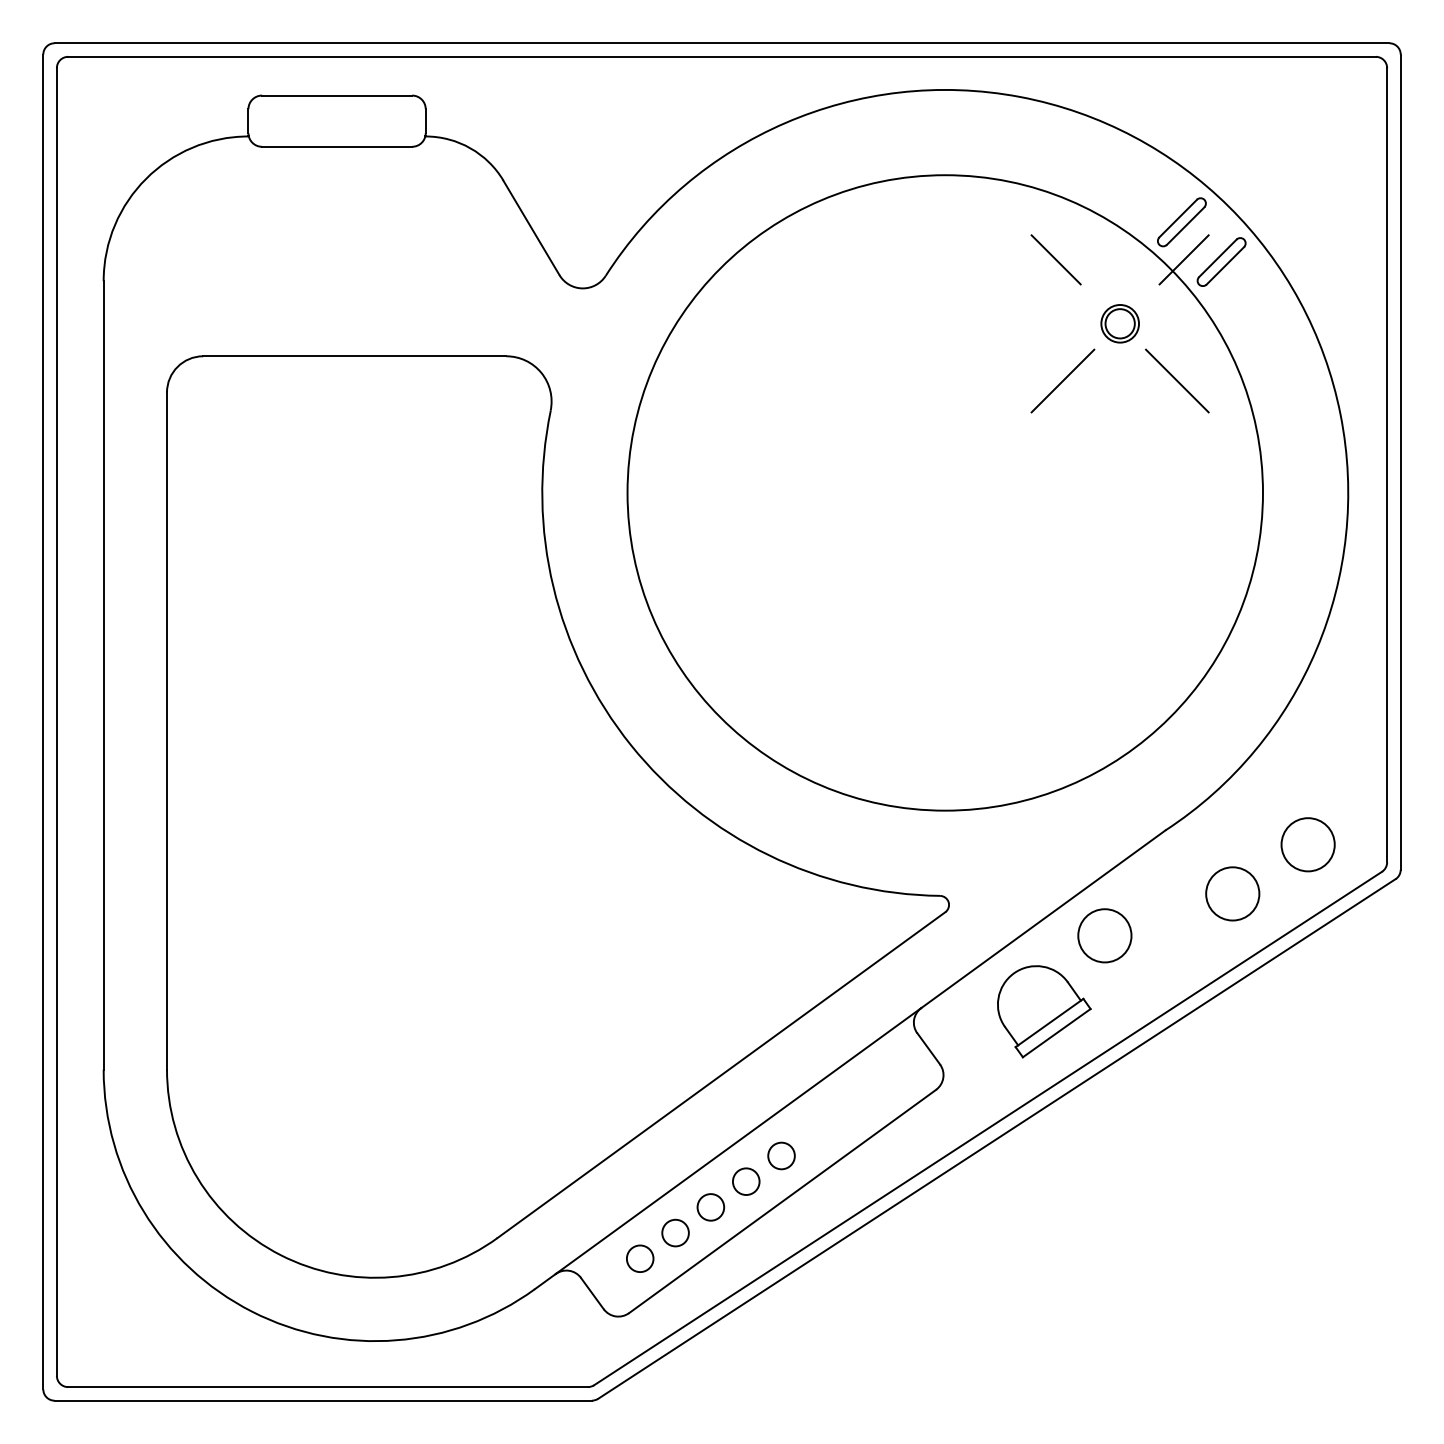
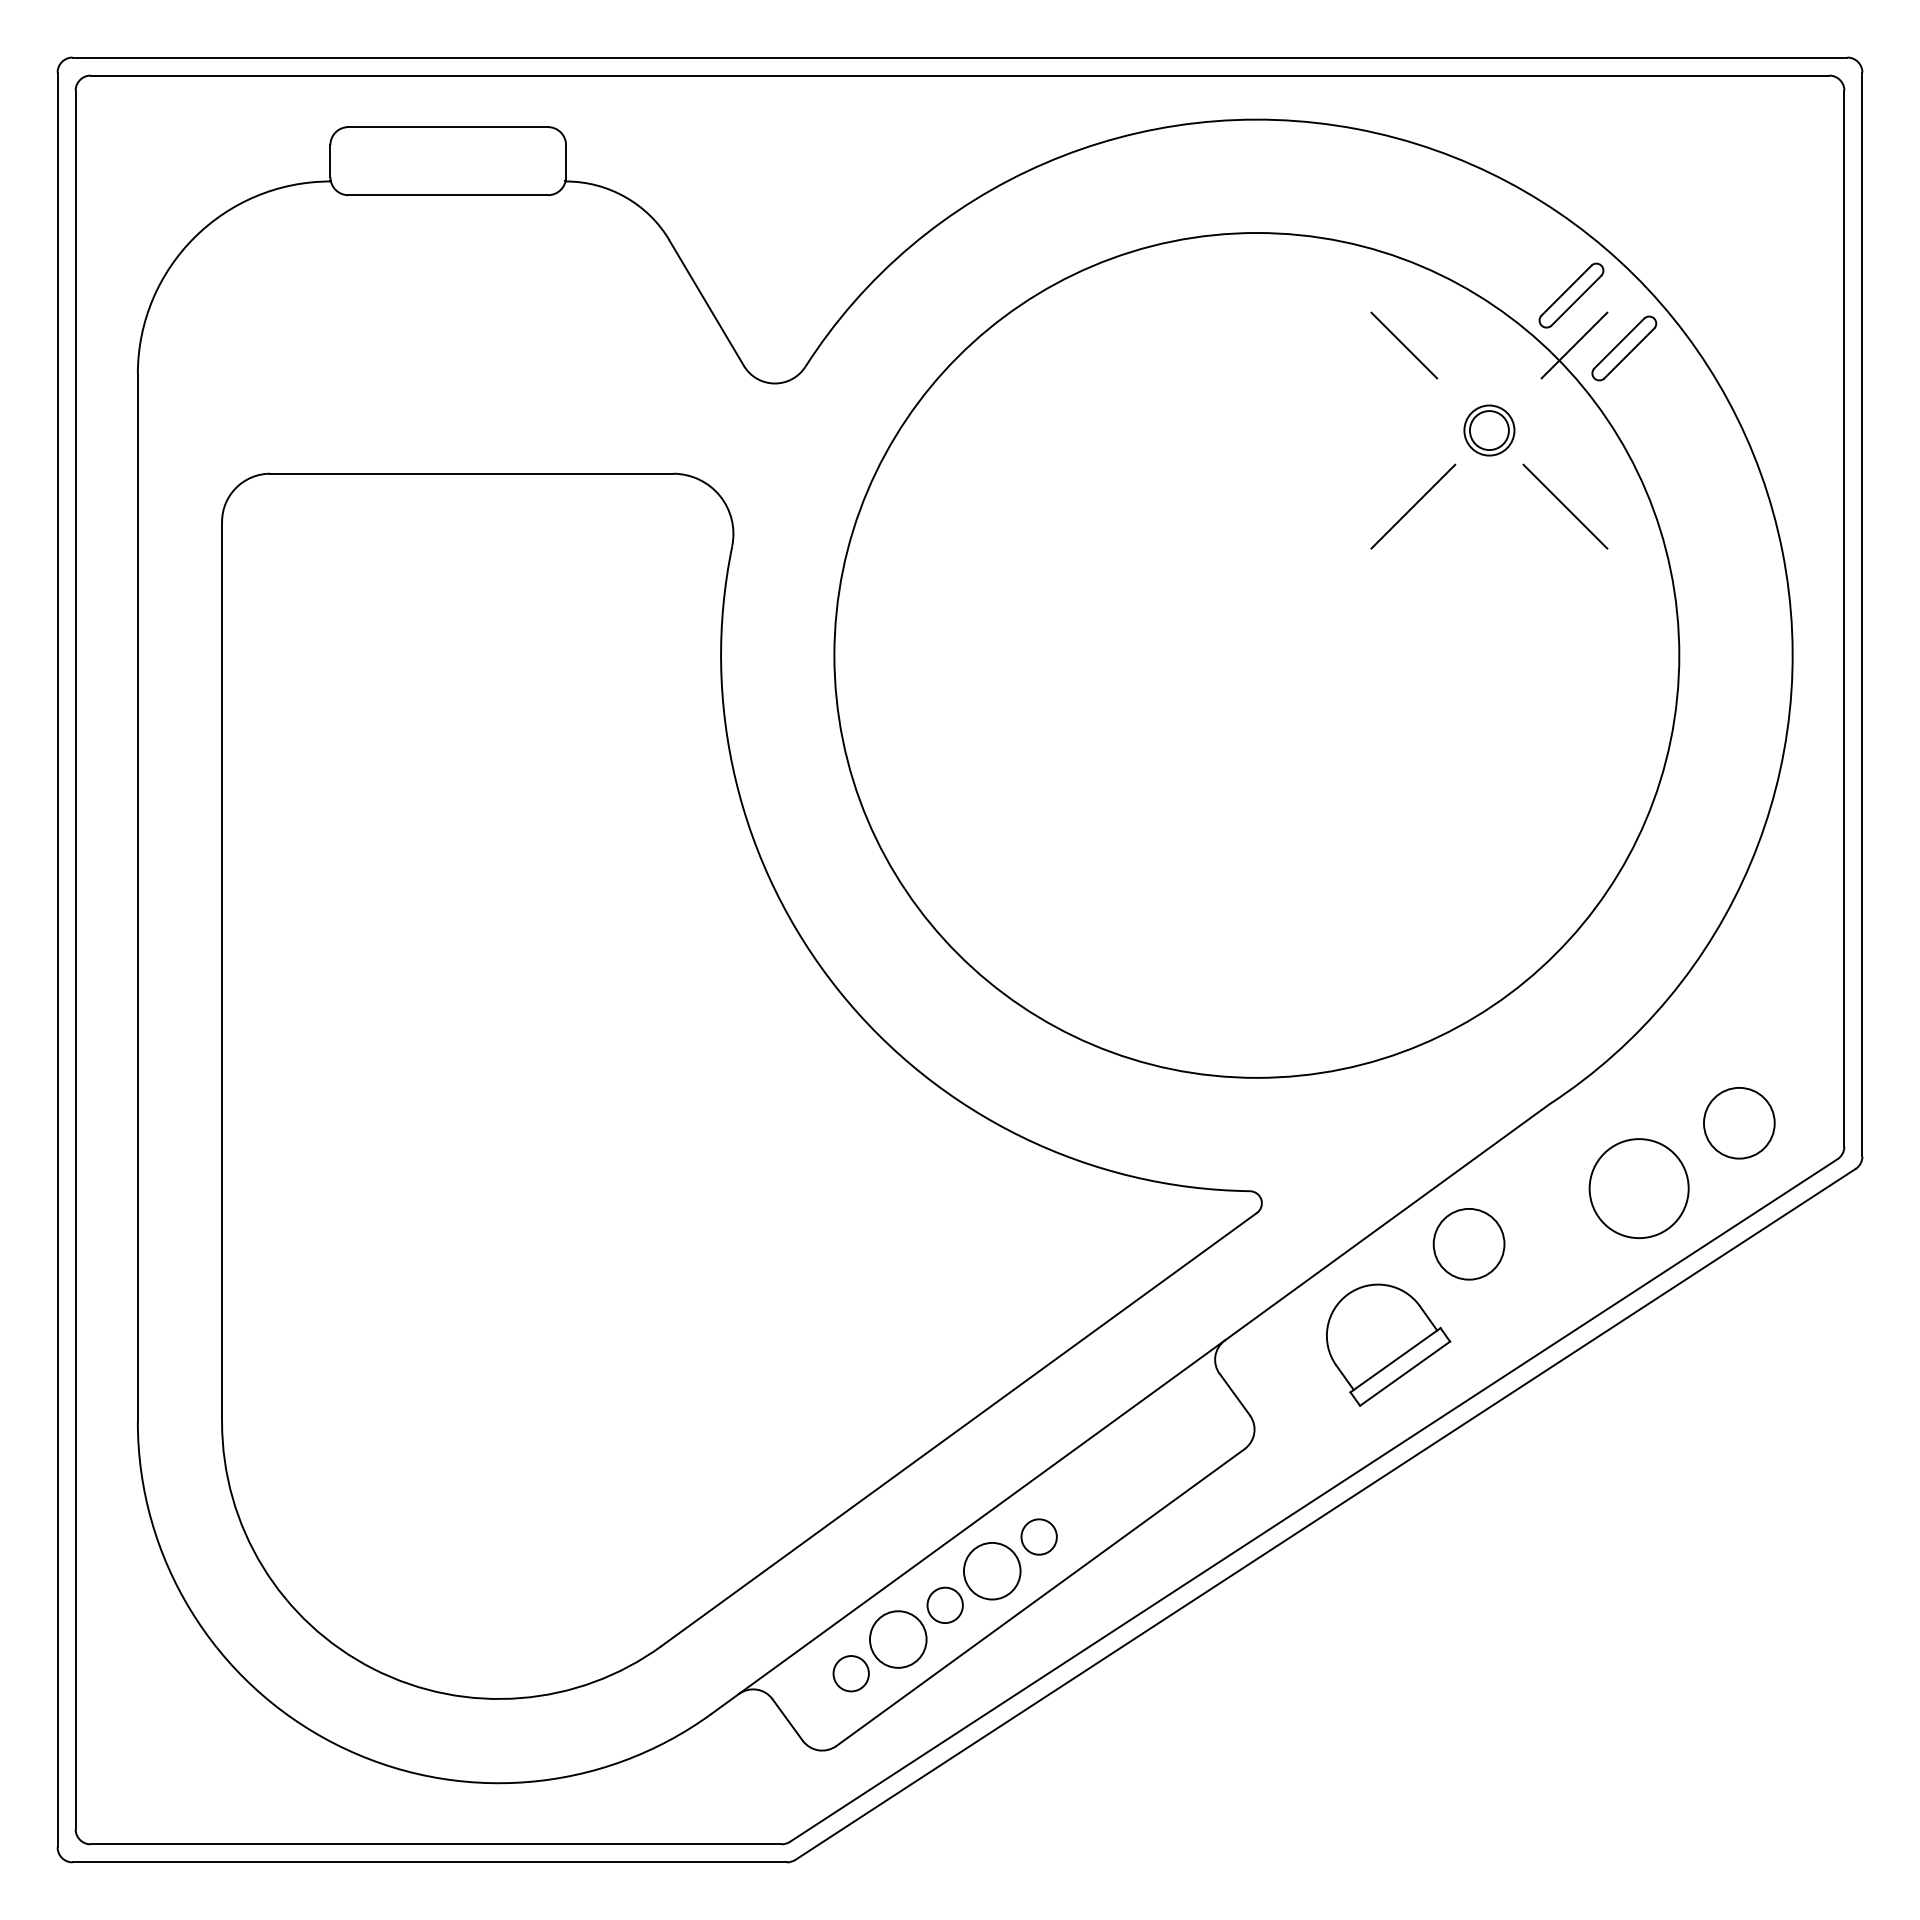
circle: (1232, 893) -> (1638, 1188), size x1.4
circle: (745, 1181) -> (991, 1570), size x1.6
circle: (674, 1233) -> (897, 1639), size x1.6

